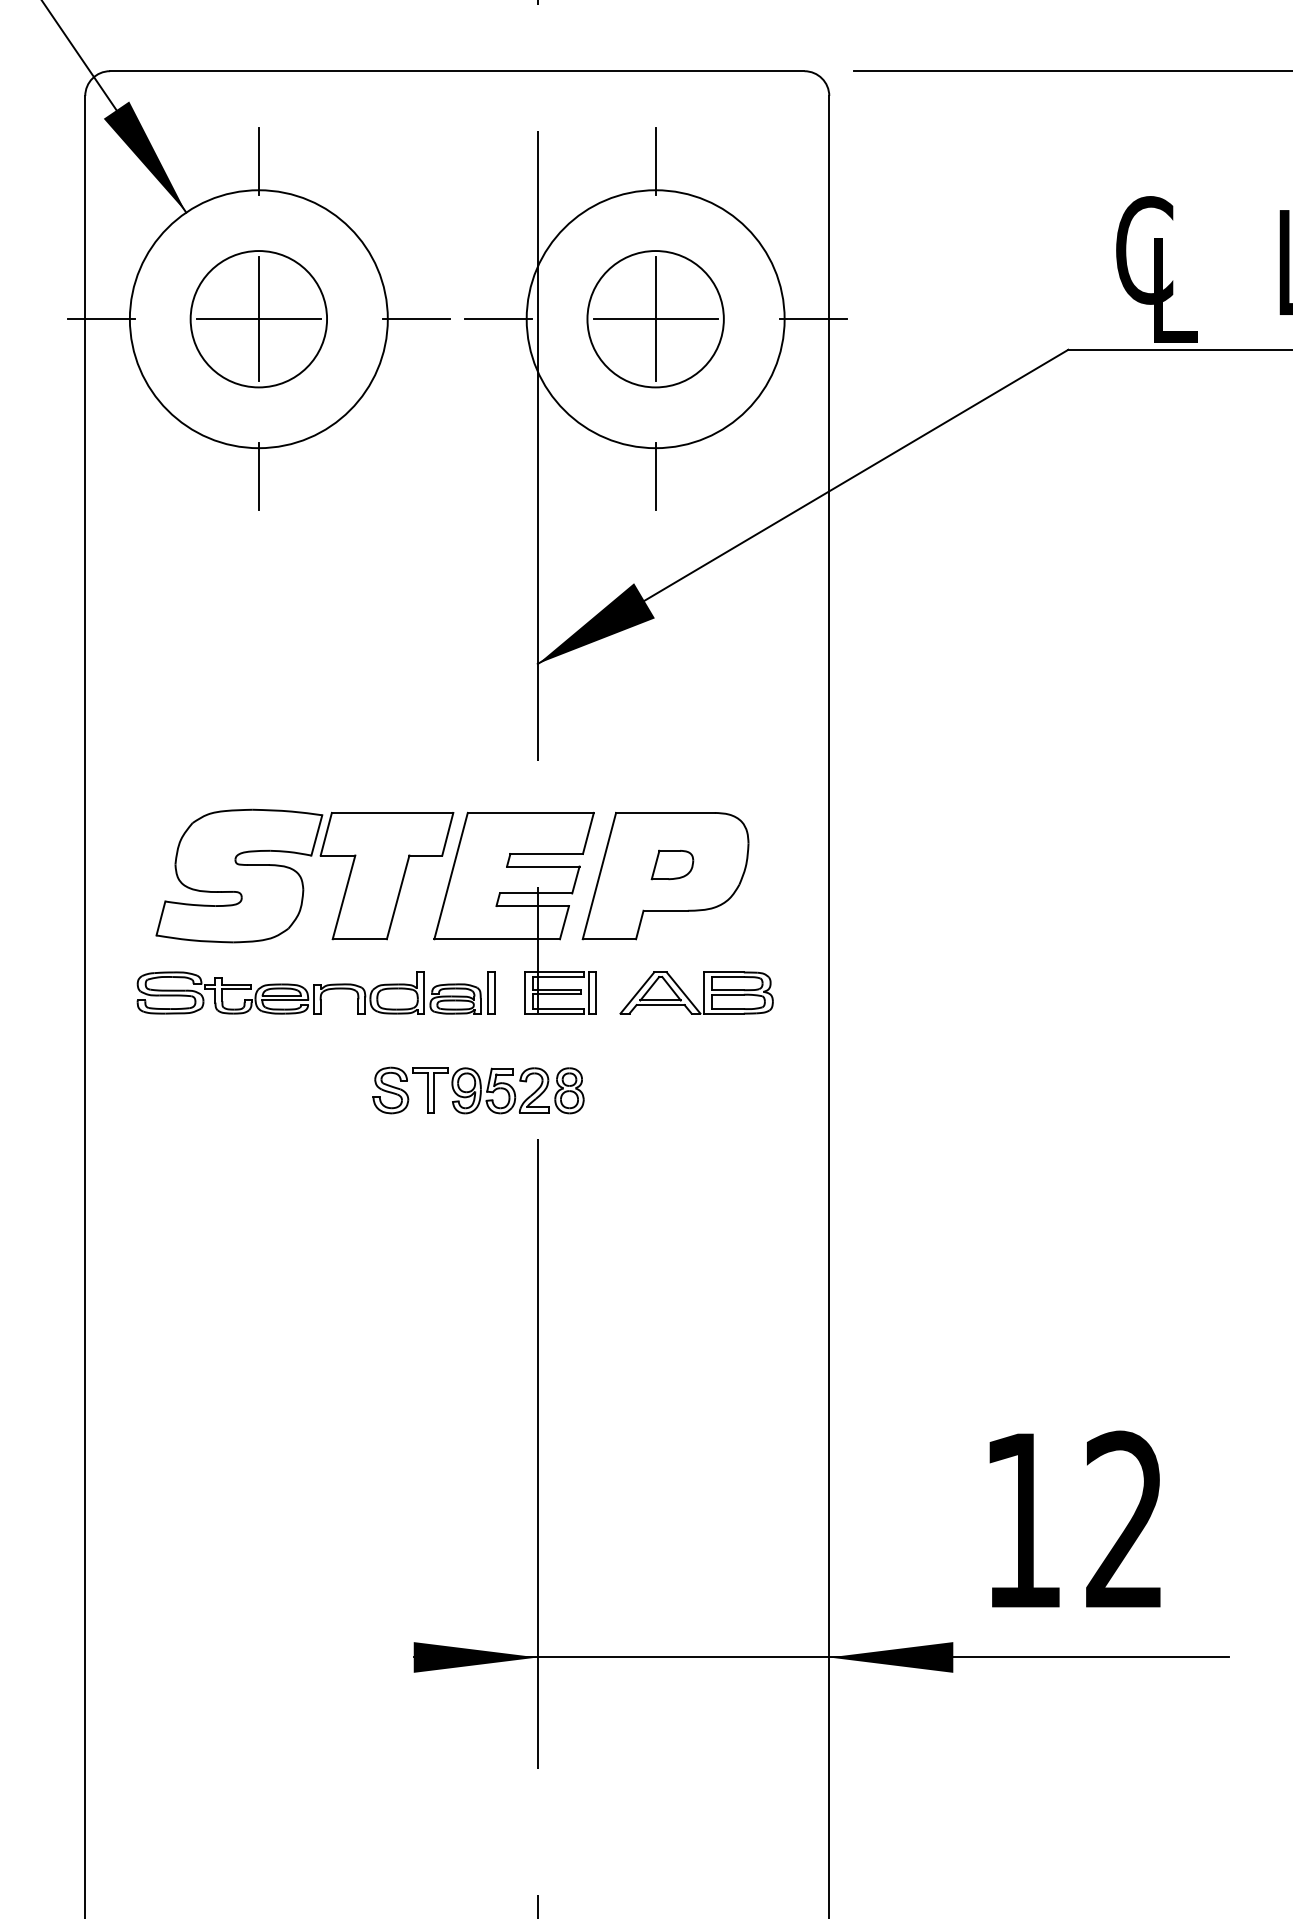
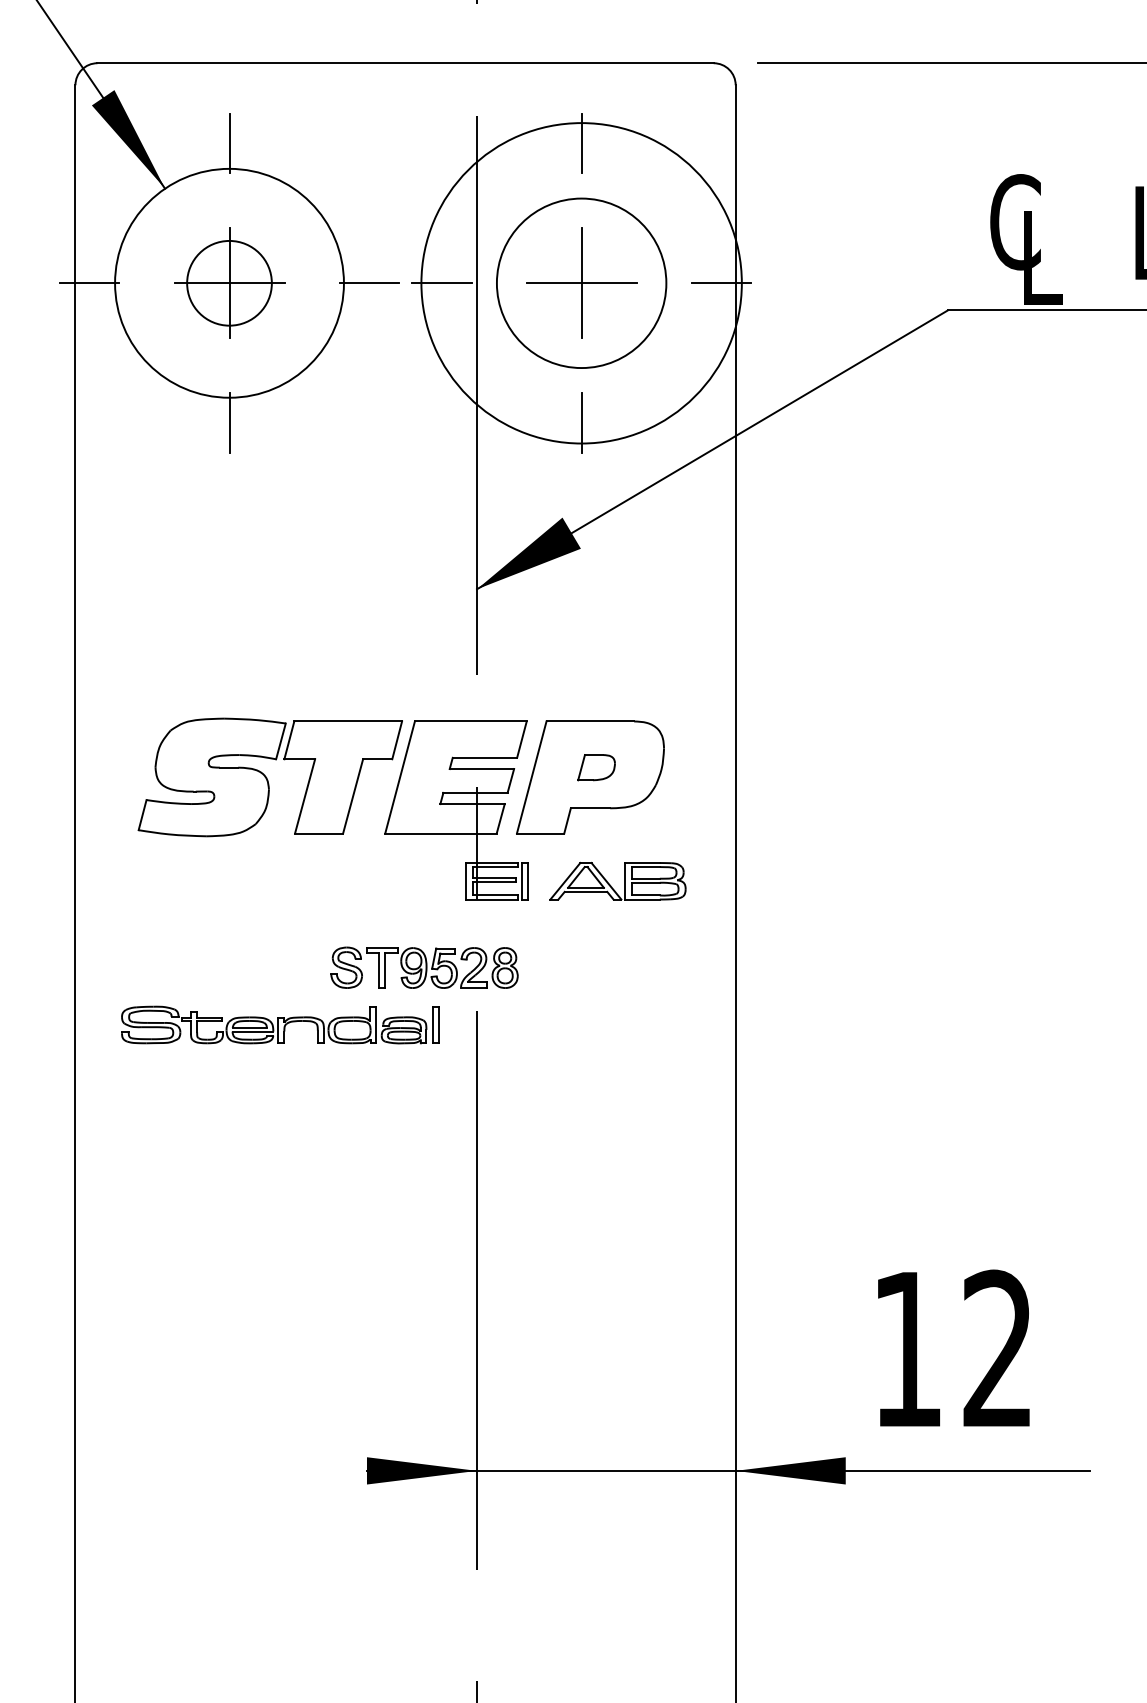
circle: (258, 319) -> (229, 283), size x0.7
circle: (655, 319) -> (581, 283), size x1.4
circle: (655, 319) -> (581, 283), size x1.4
part: (315, 992) -> (279, 1024), moved

